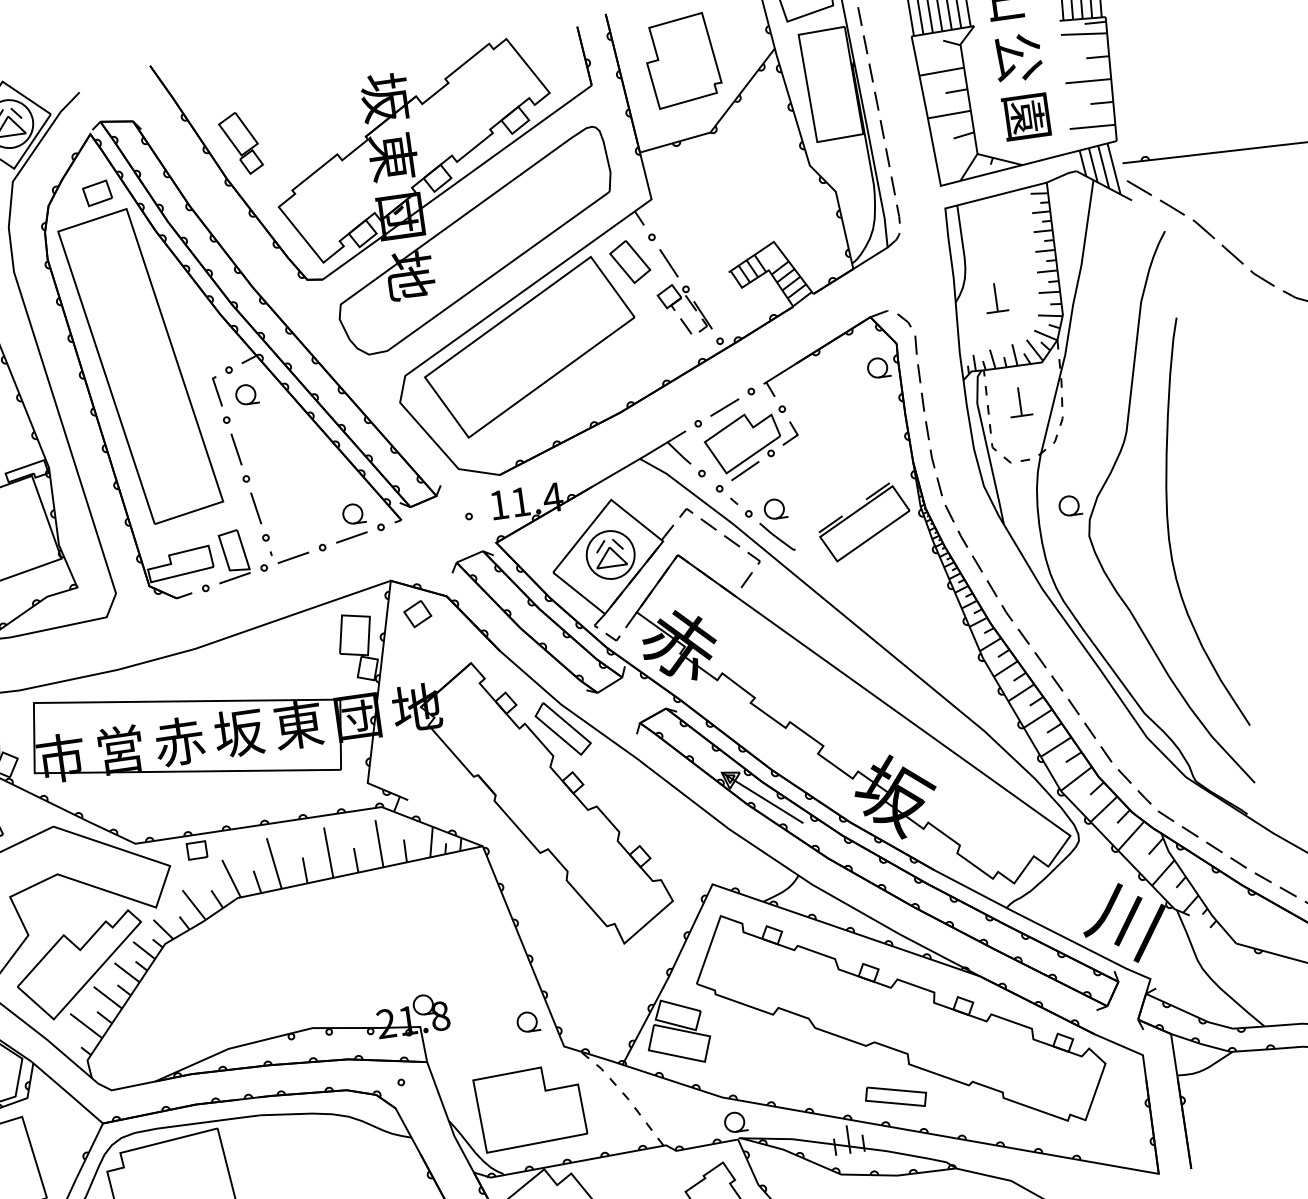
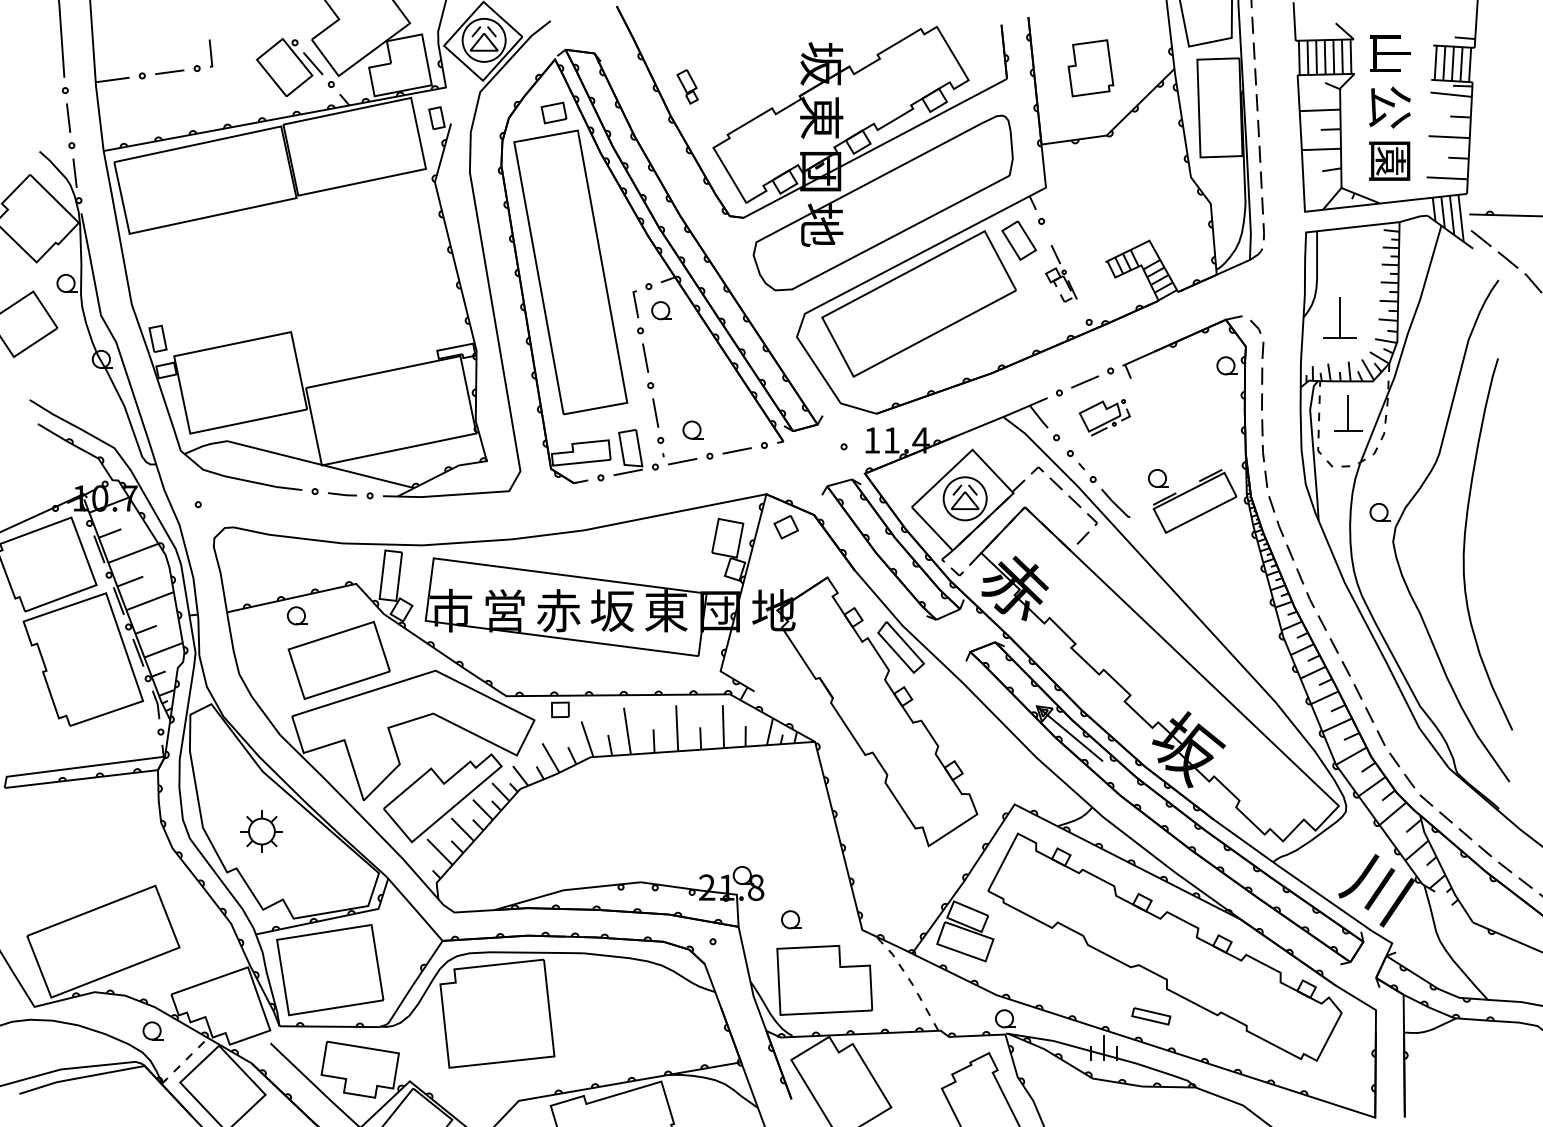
part: (682, 61) -> (1090, 68), size x0.7
part: (240, 143) -> (687, 86), size x0.6
part: (681, 290) -> (1061, 272), size x0.7
part: (995, 298) -> (1339, 318), size x1.6
part: (1020, 401) -> (1348, 413), size x1.4
part: (751, 443) -> (1104, 417), size x0.6
part: (775, 509) -> (1158, 478), moved
part: (353, 513) -> (692, 429), moved
part: (528, 1021) -> (791, 919), moved
part: (896, 1096) -> (1151, 1016), size x0.7

